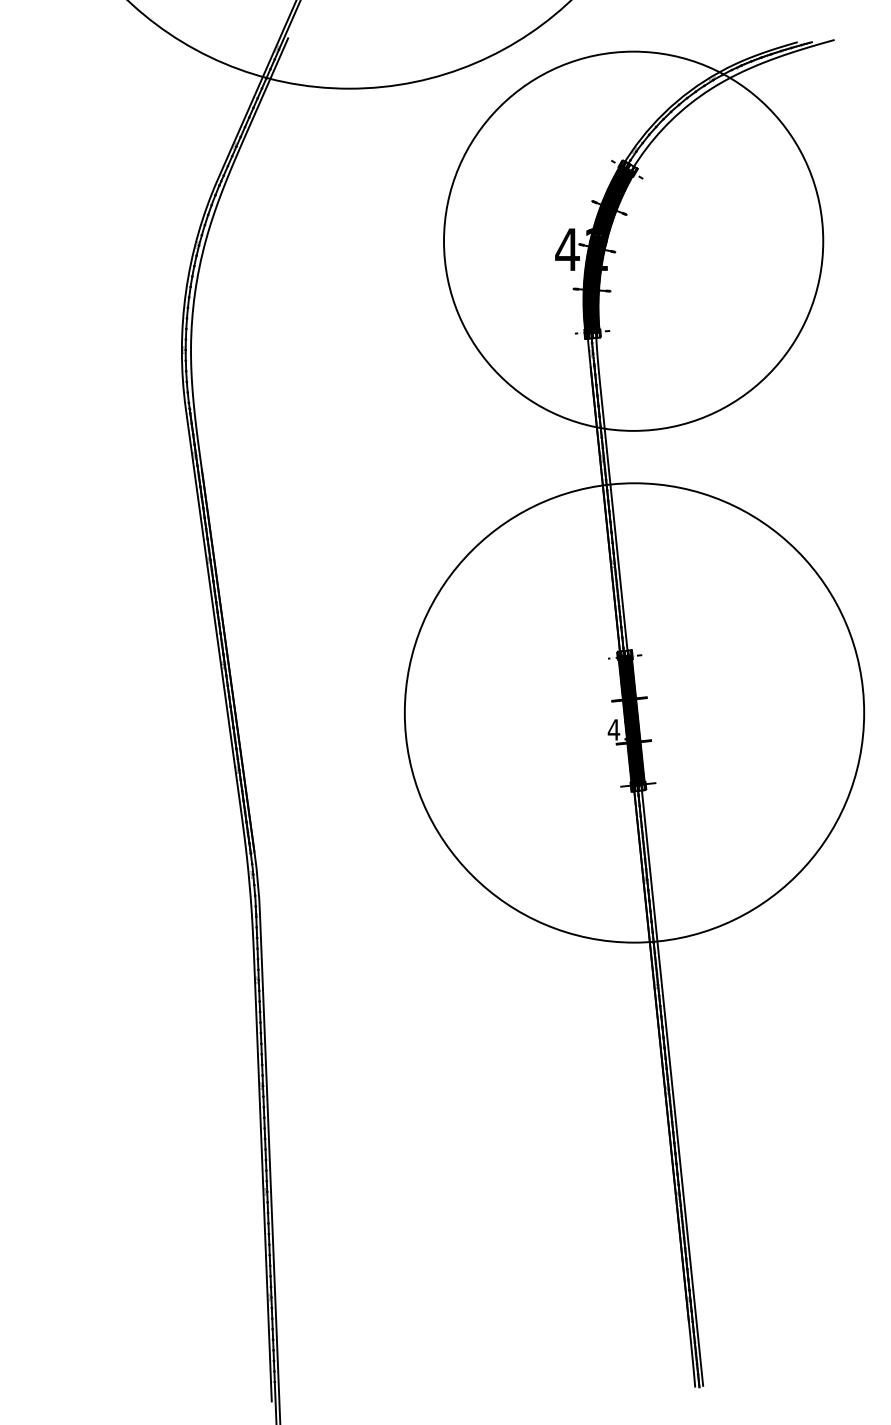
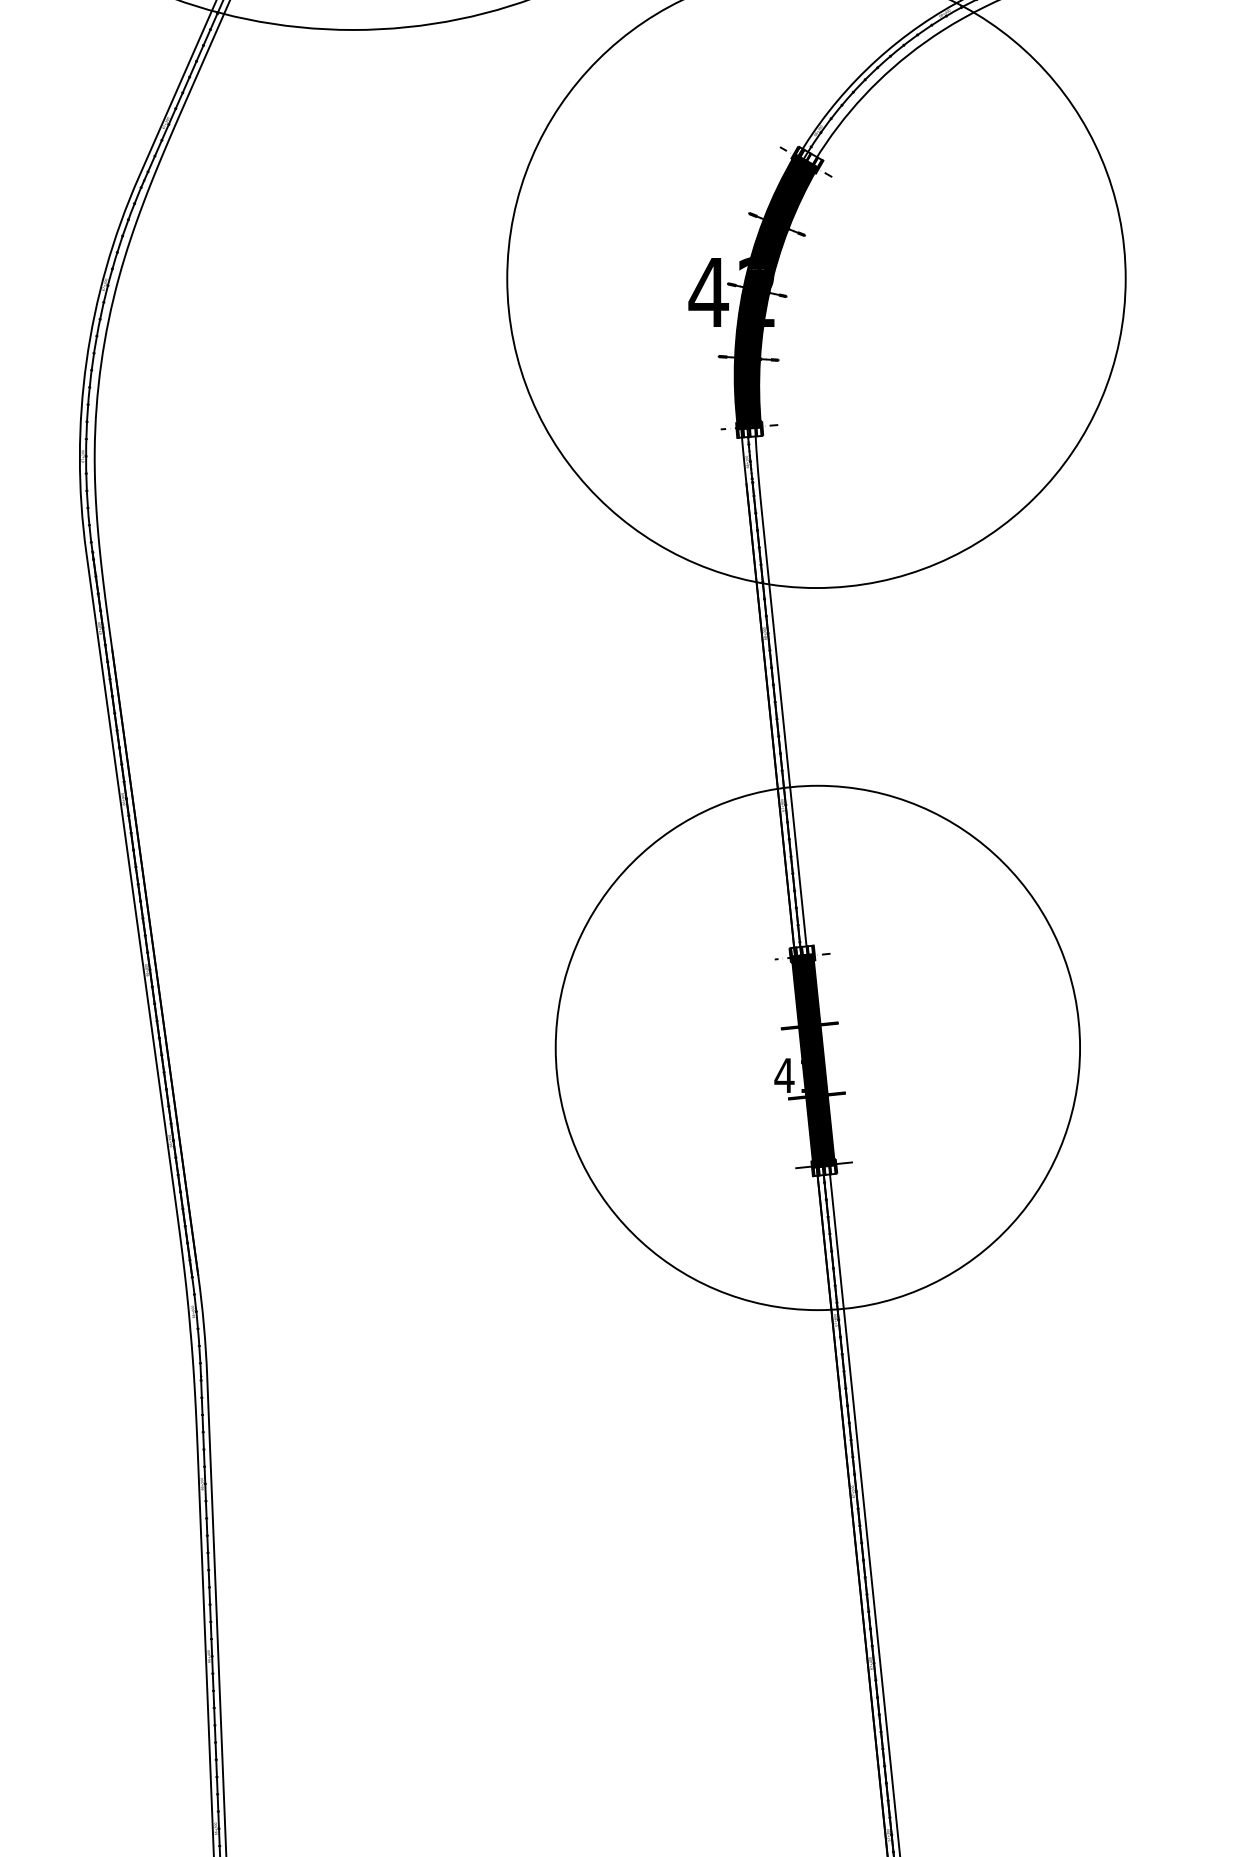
circle: (634, 712) -> (817, 1047), size x0.7

